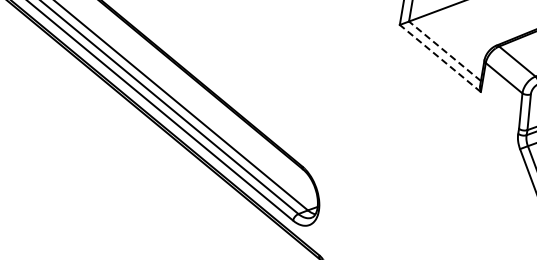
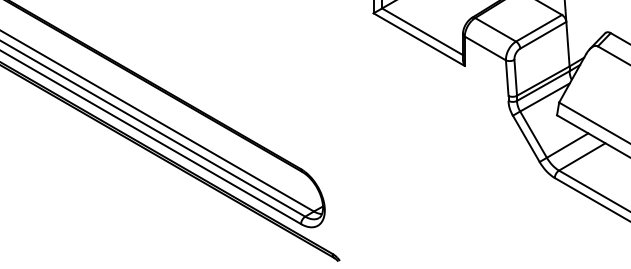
line: (444, 50) -> (422, 31), dashed -> solid
line: (440, 58) -> (419, 39), dashed -> solid

